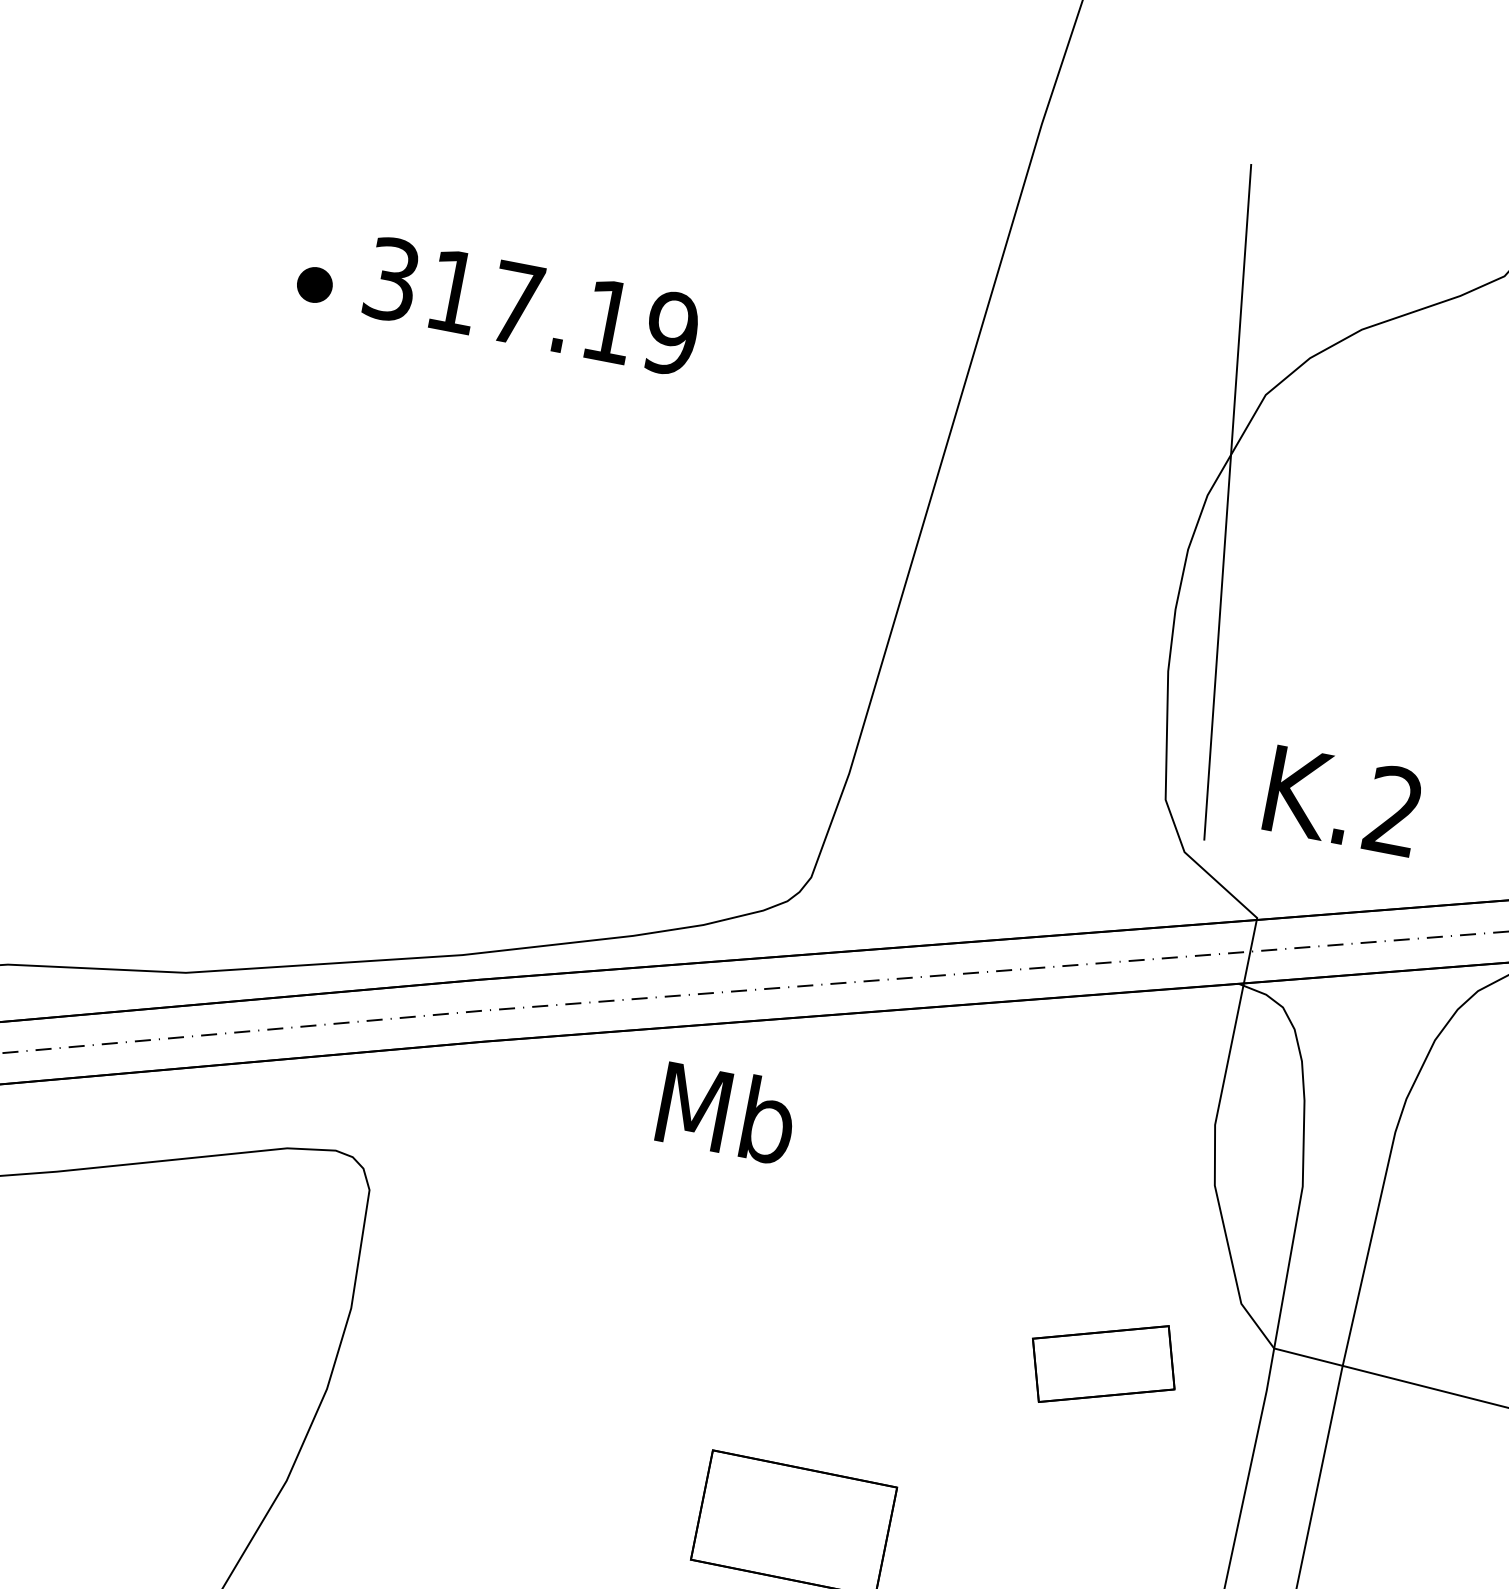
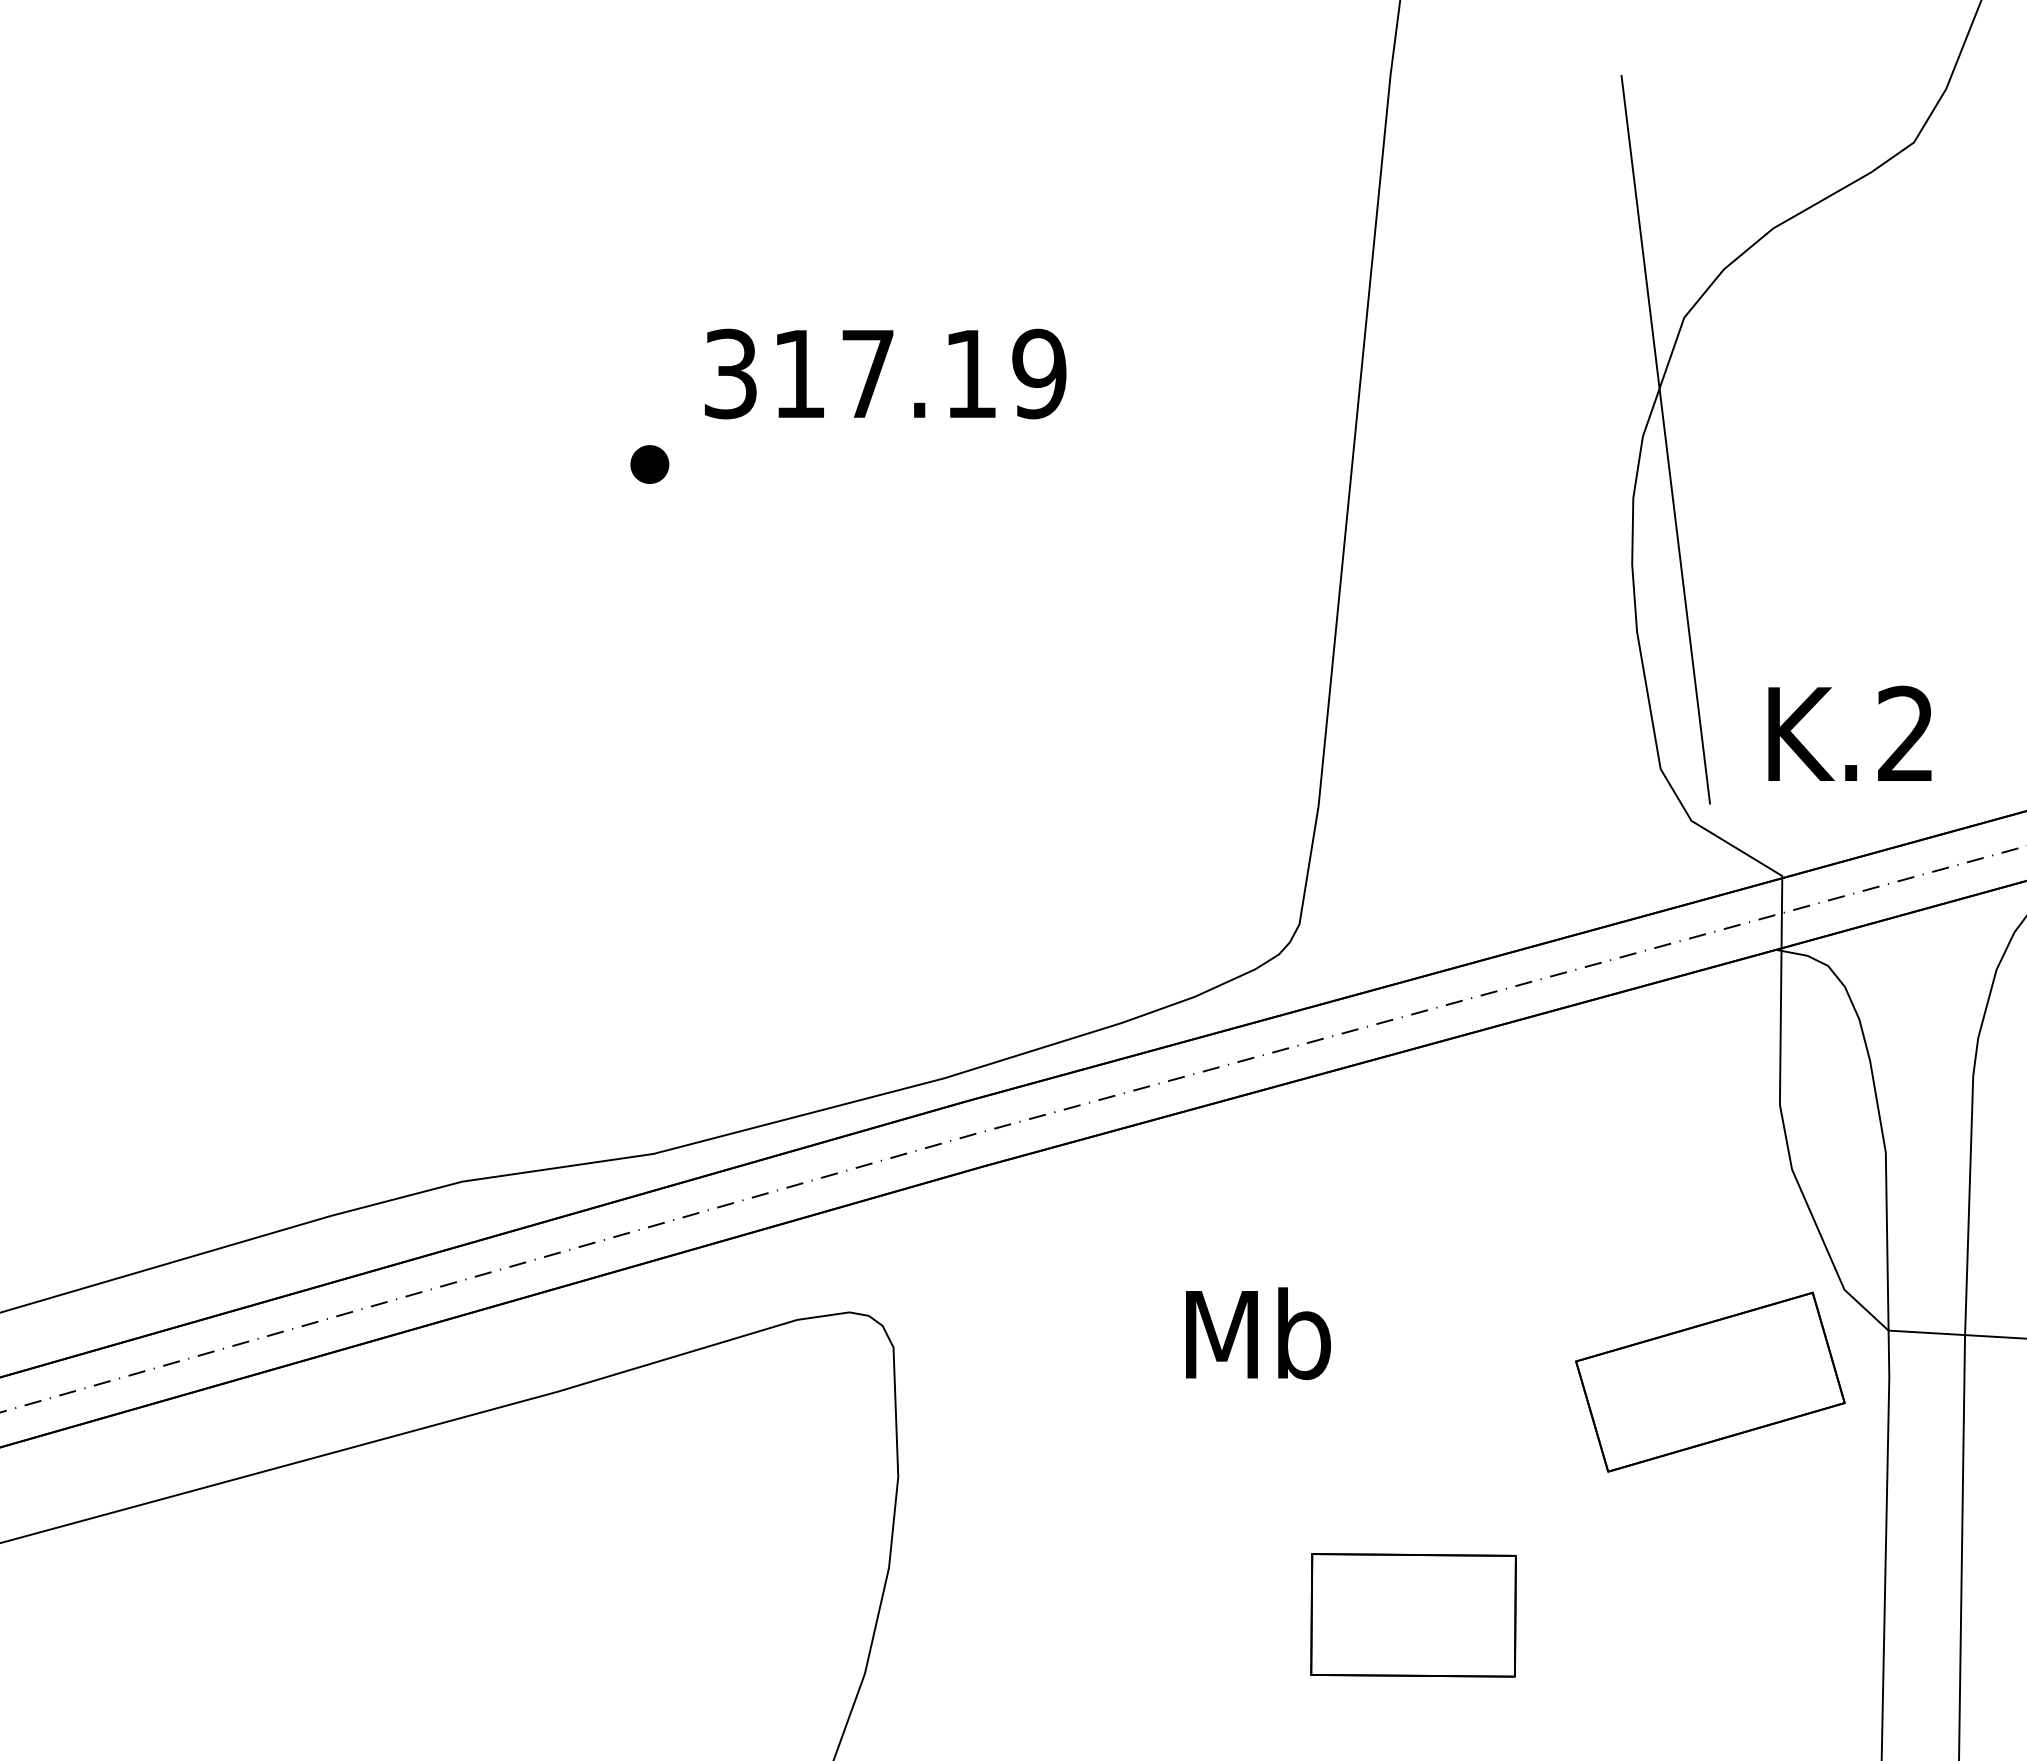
part: (314, 284) -> (649, 464), moved
text: (727, 1112) -> (1258, 1333), moved
part: (1103, 1363) -> (1710, 1381), size x1.67

